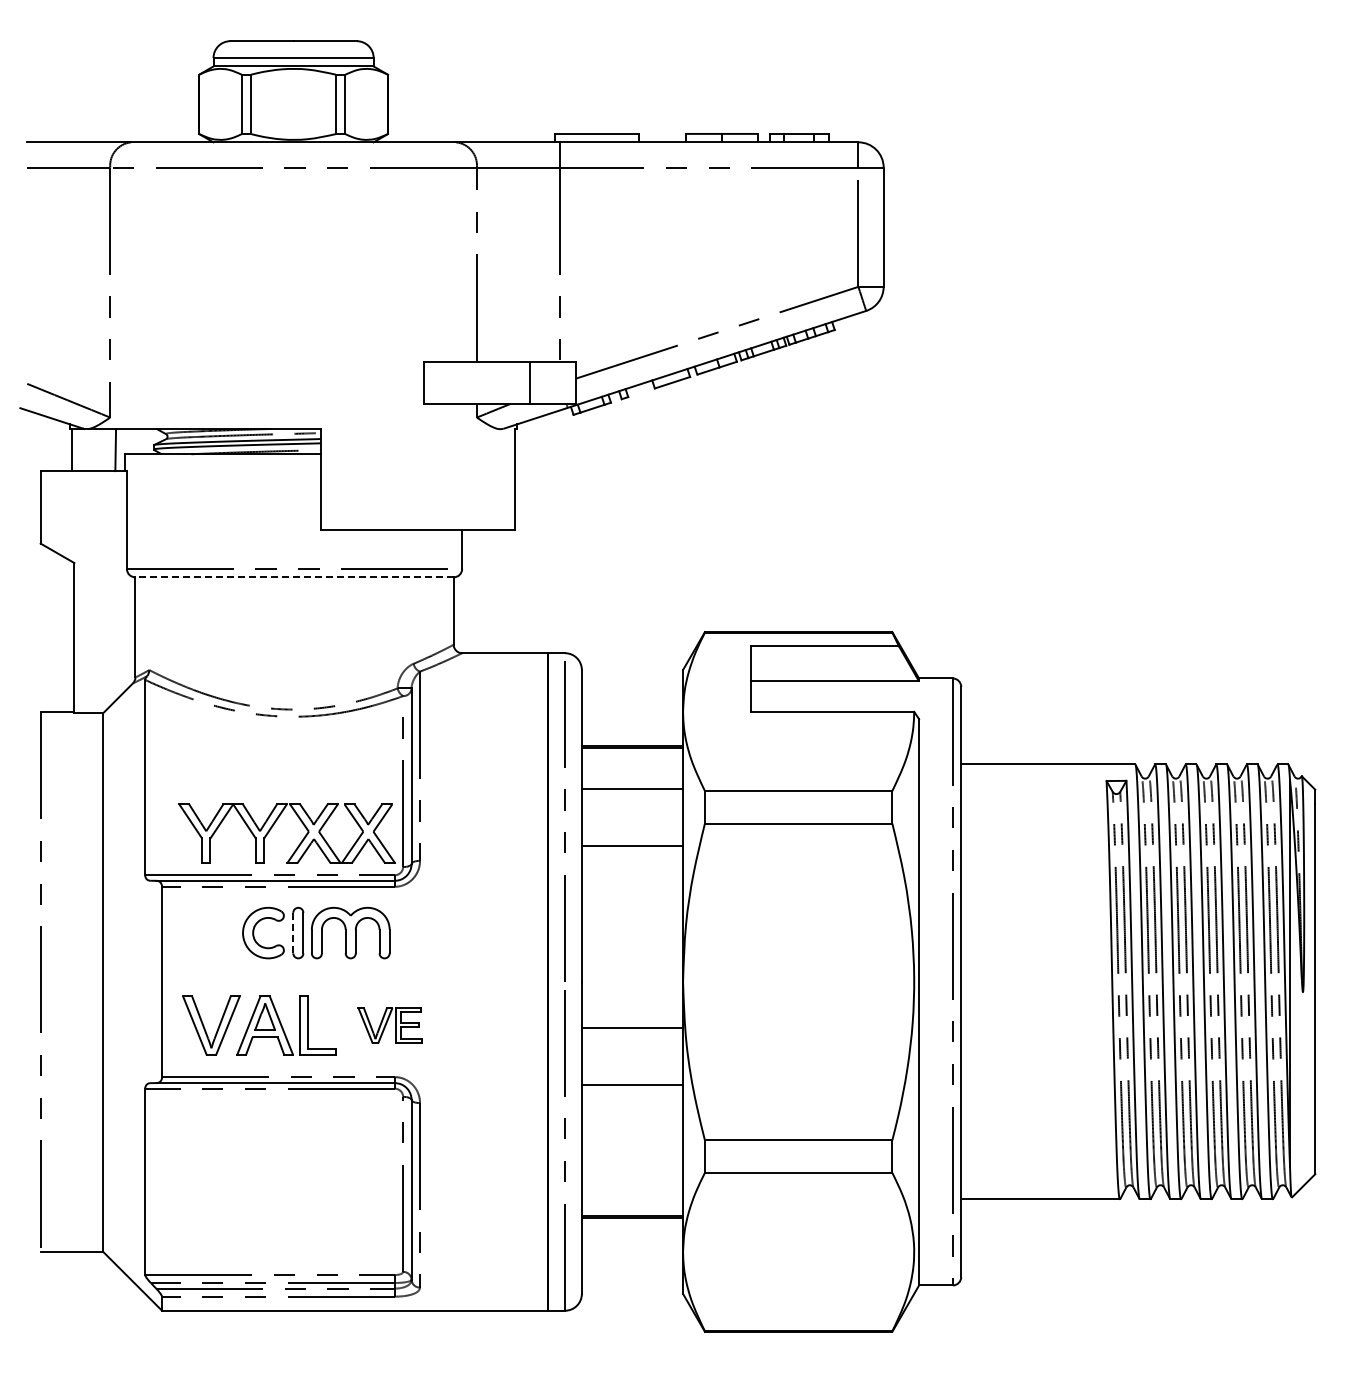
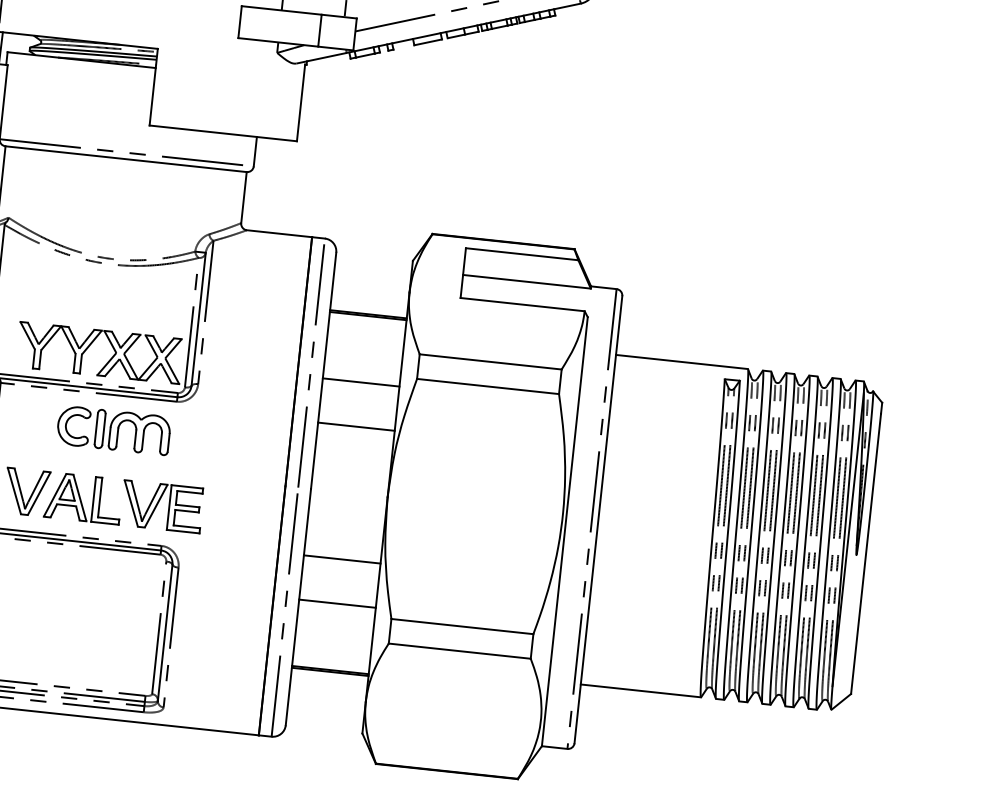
line: (294, 577) -> (126, 159), dashed -> solid
line: (632, 788) -> (361, 382), moved
line: (632, 846) -> (356, 426), moved
line: (293, 933) -> (96, 428), dashed -> solid
part: (389, 1025) -> (161, 506), size x1.67
line: (632, 1027) -> (342, 559), moved
line: (632, 1084) -> (337, 603), moved

